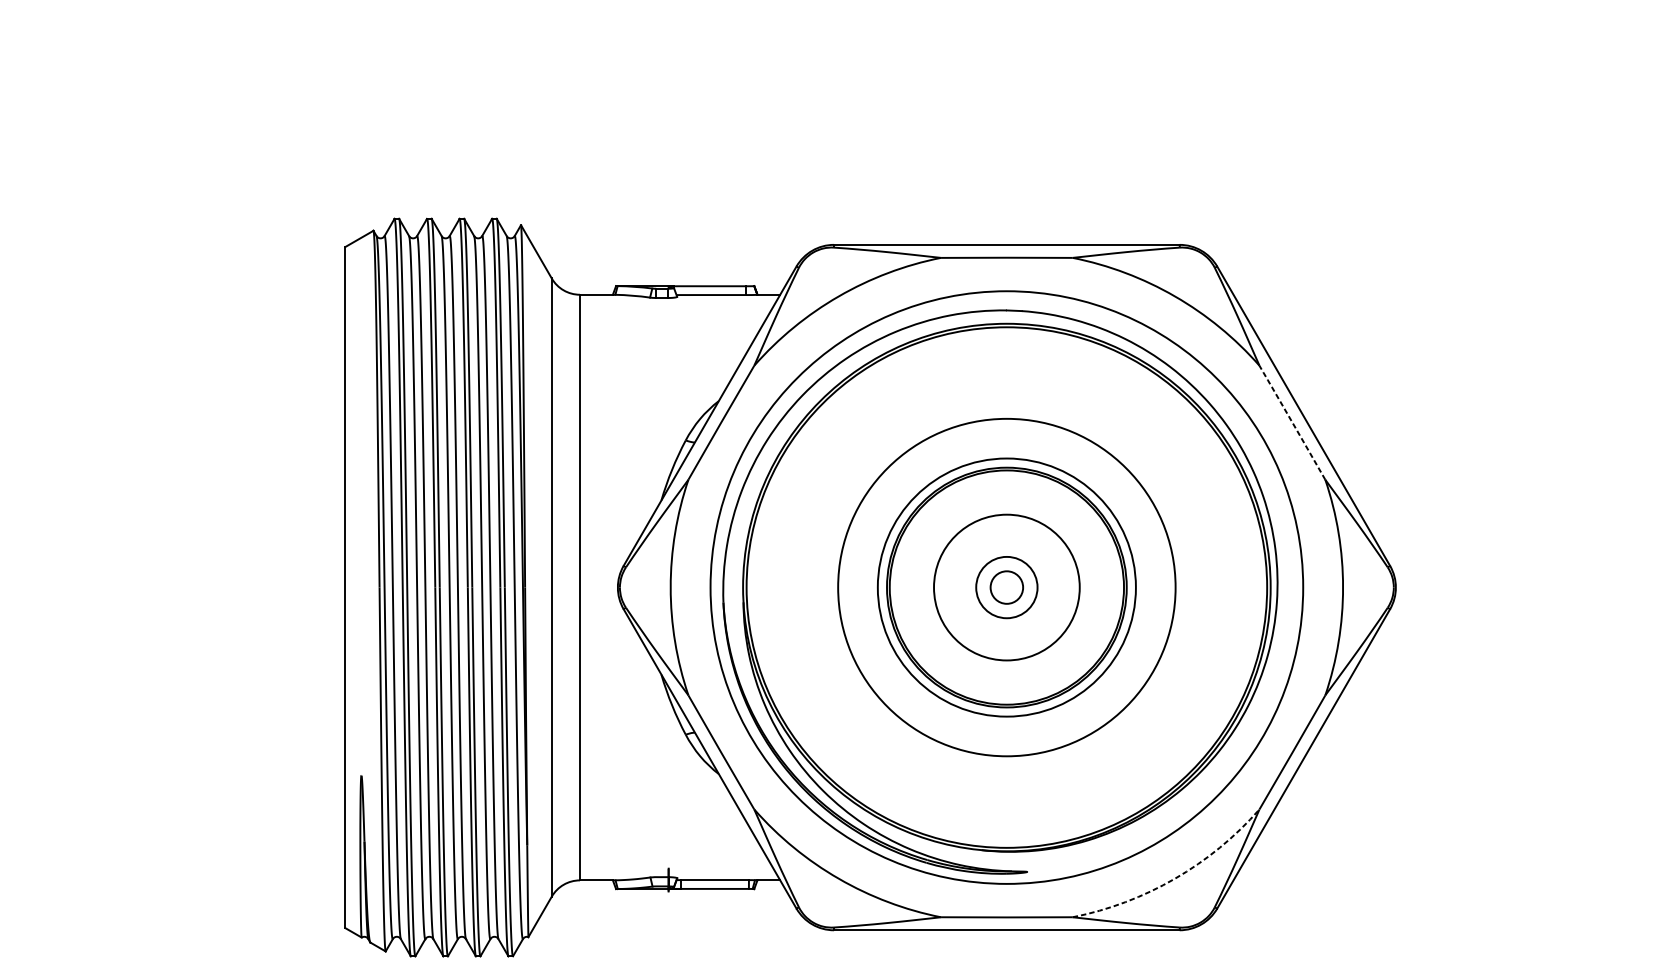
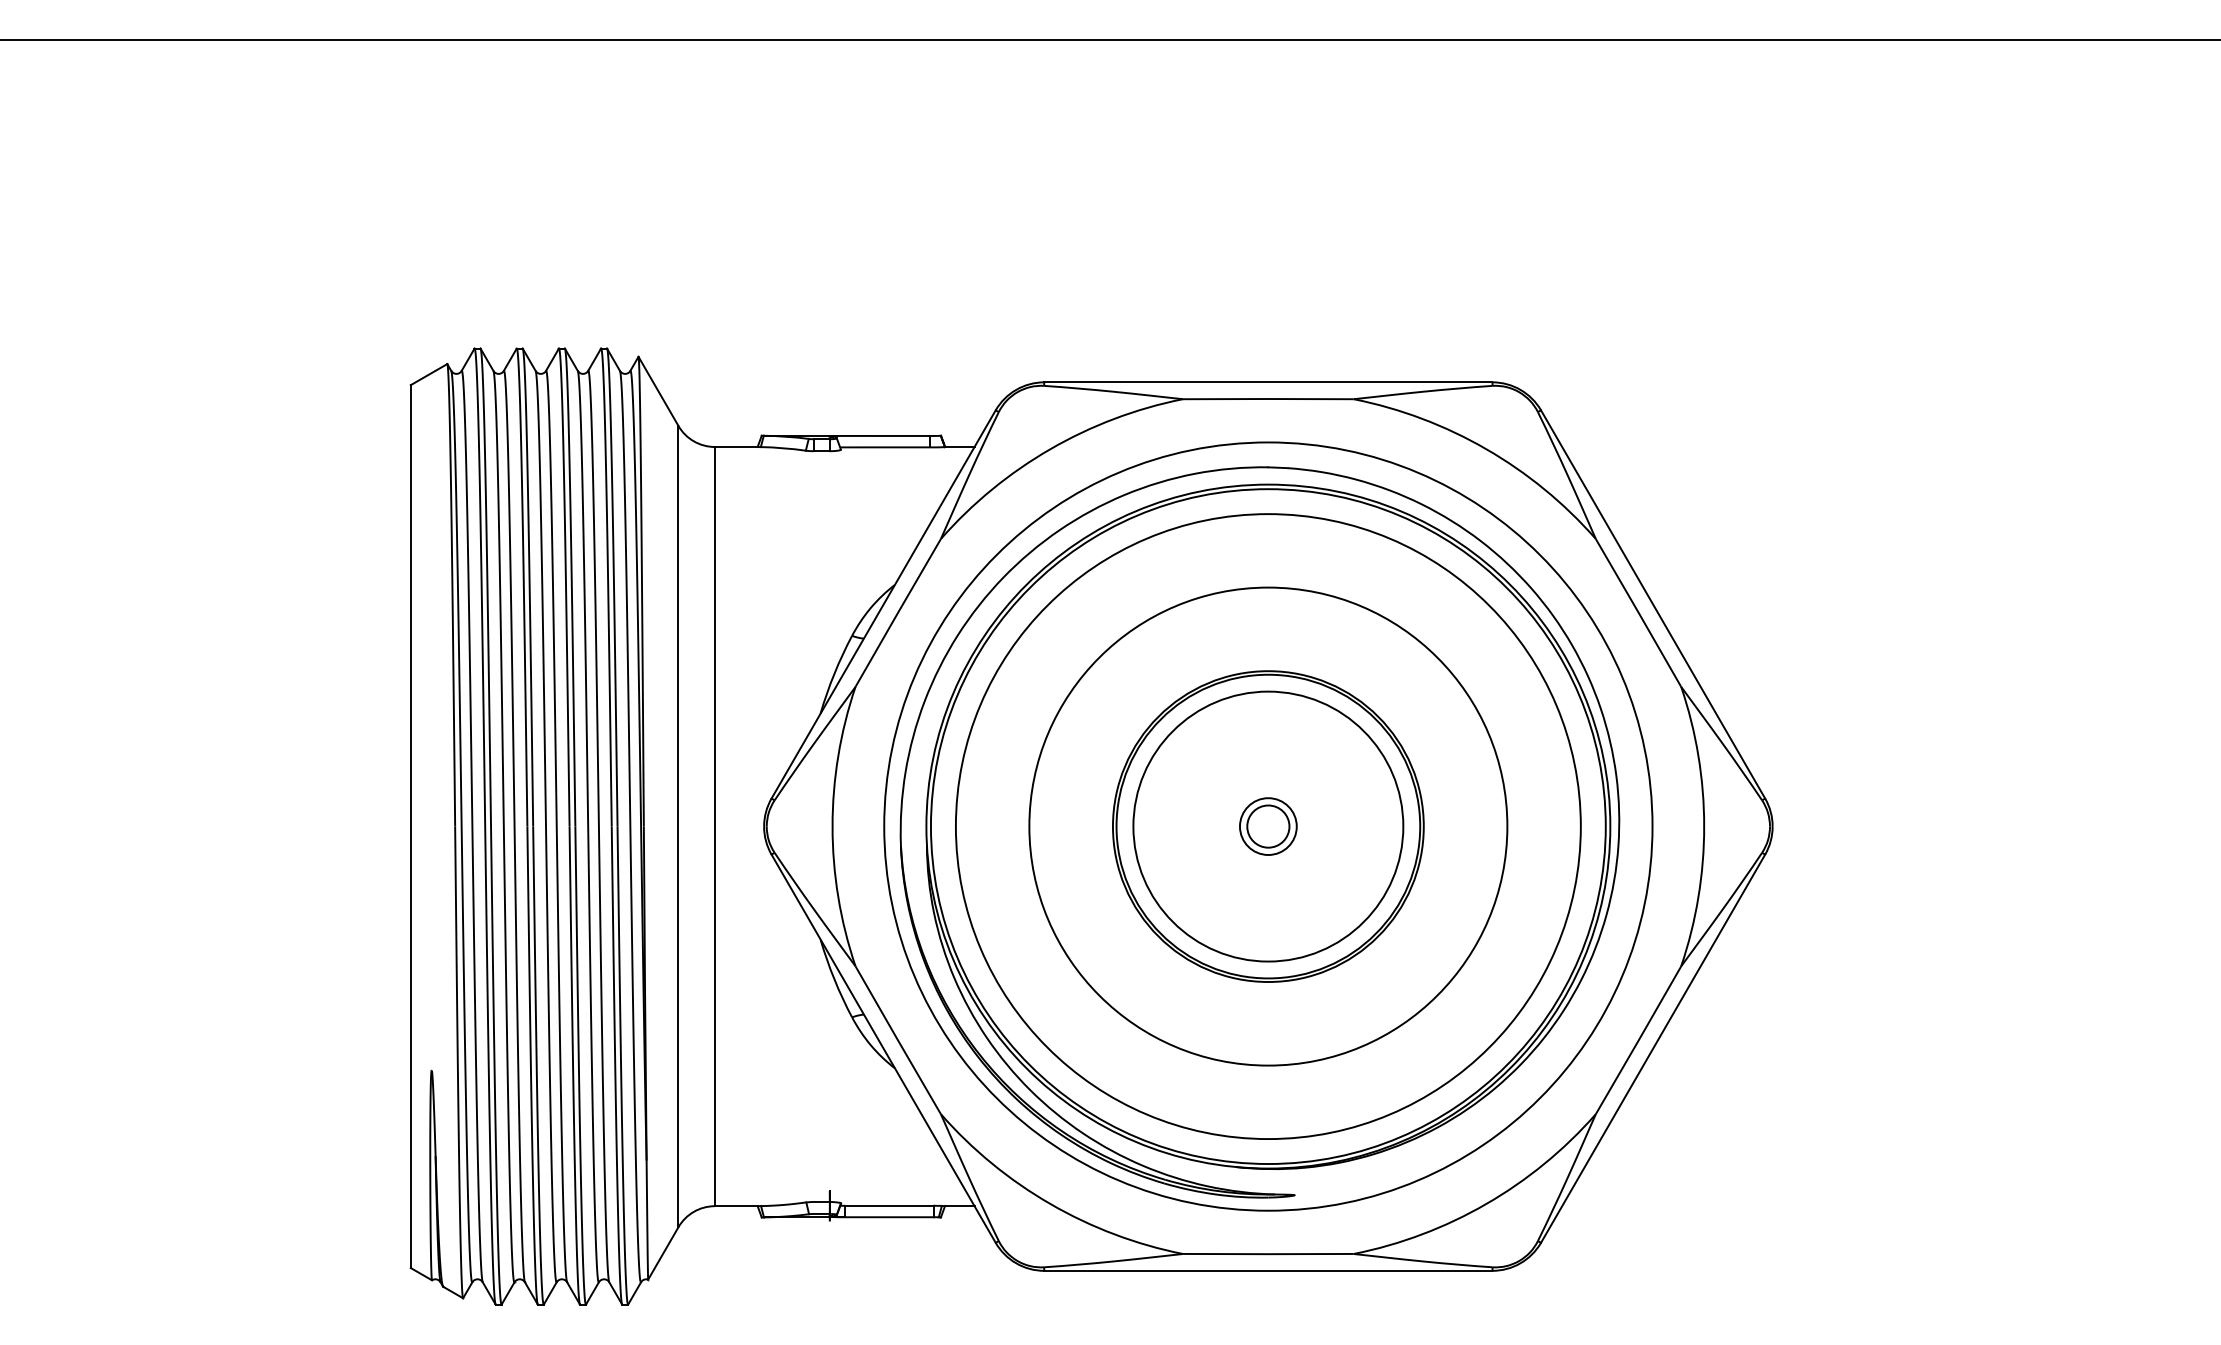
arc: (1292, 422) -> (1638, 612), dashed -> solid
circle: (1006, 587) -> (1267, 826), size x0.71
circle: (1006, 587) -> (1267, 826), size x1.43
circle: (1006, 587) -> (1268, 826), size x1.43
circle: (1006, 587) -> (1268, 826), size x1.43
arc: (1175, 879) -> (1486, 1204), dashed -> solid

